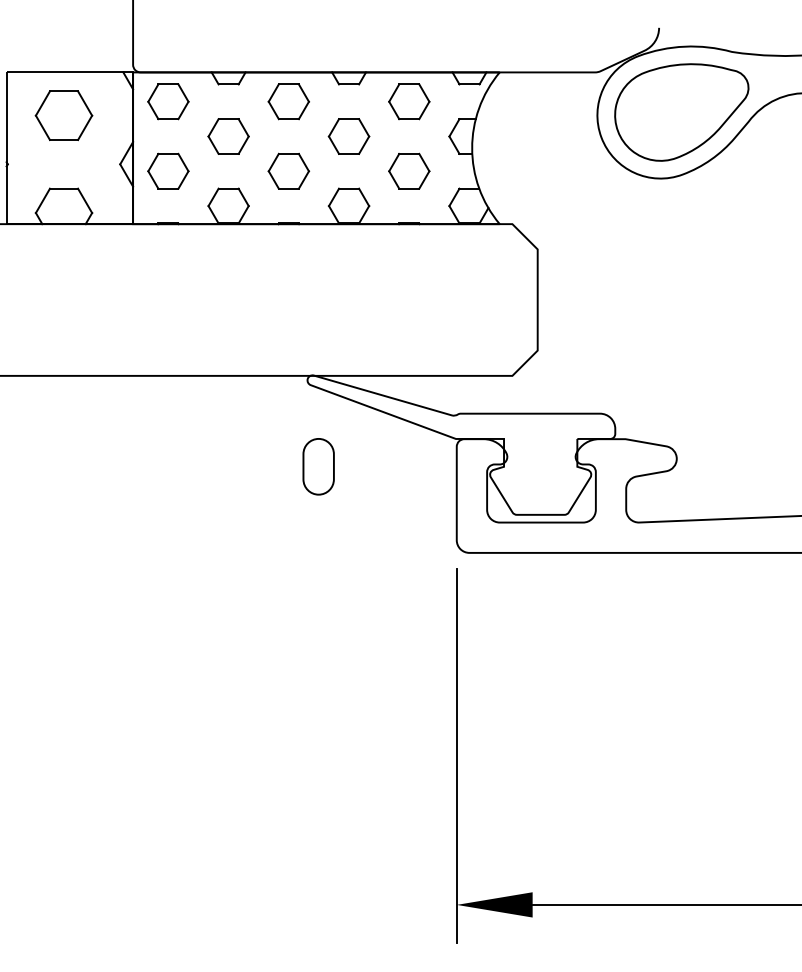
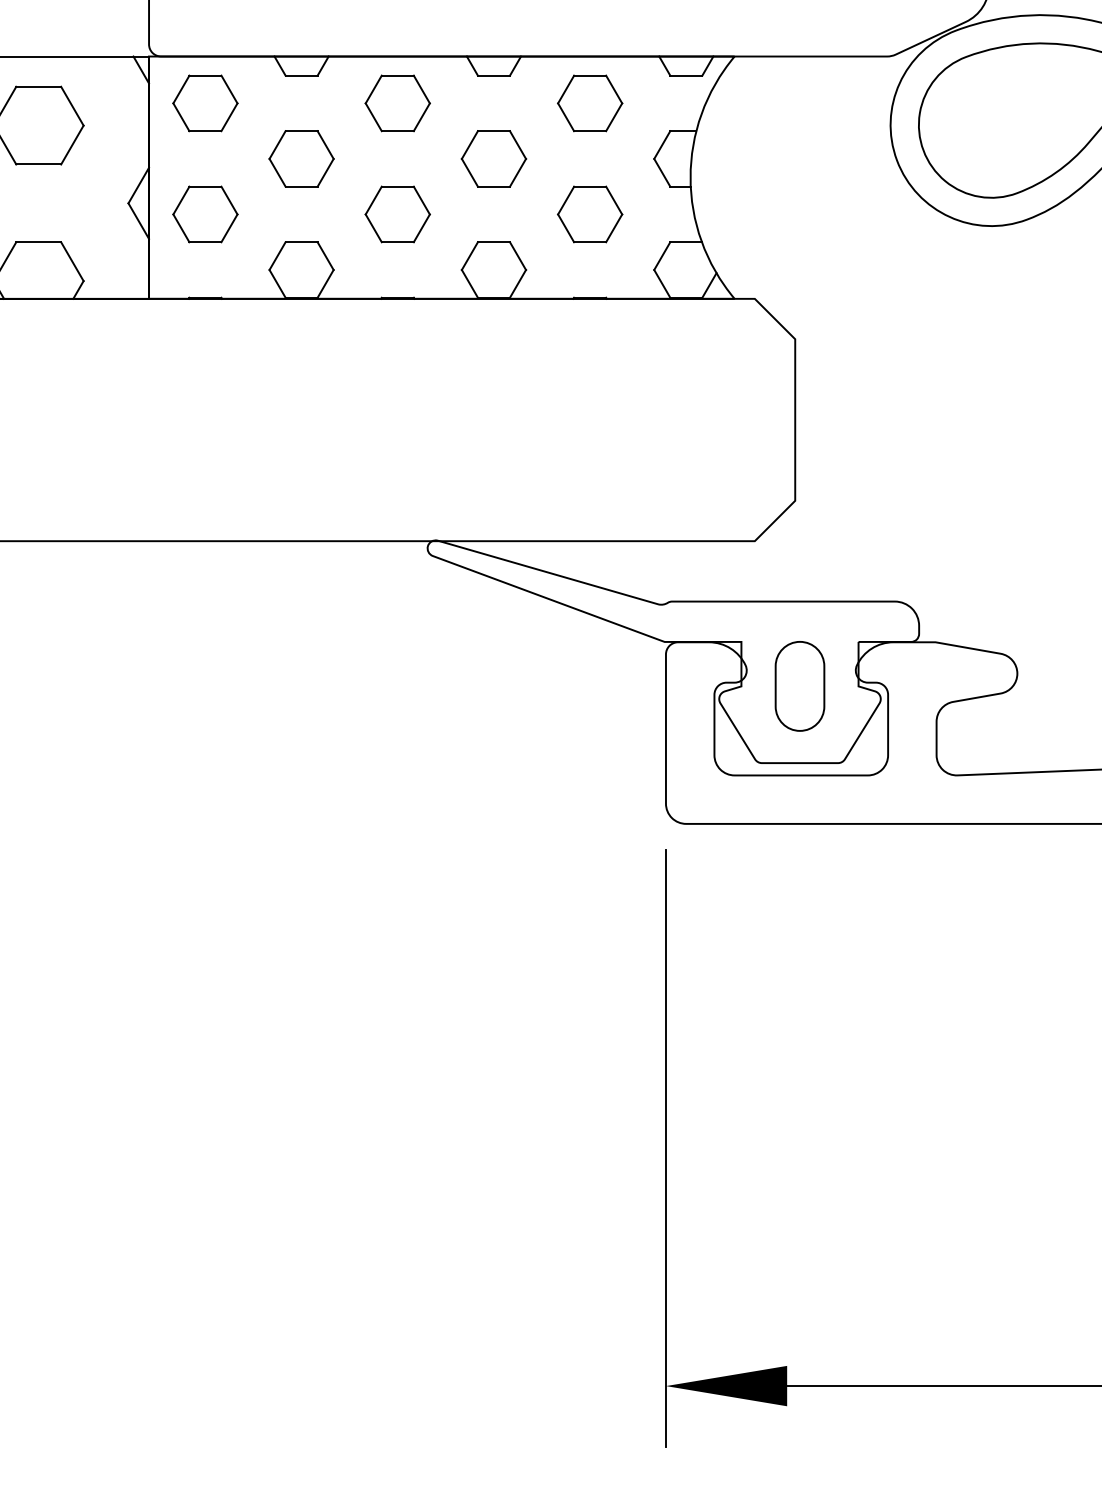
part: (318, 466) -> (799, 685), moved

